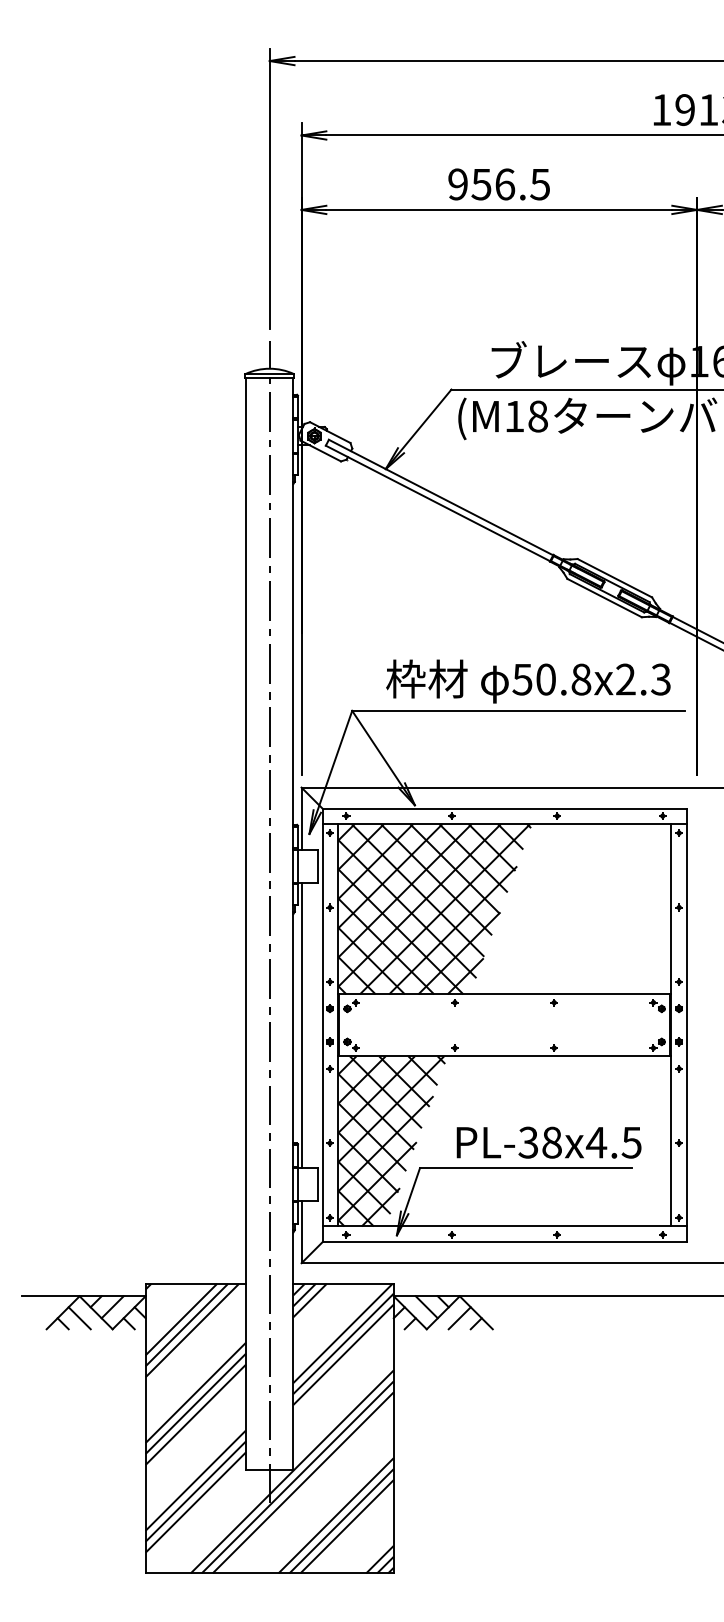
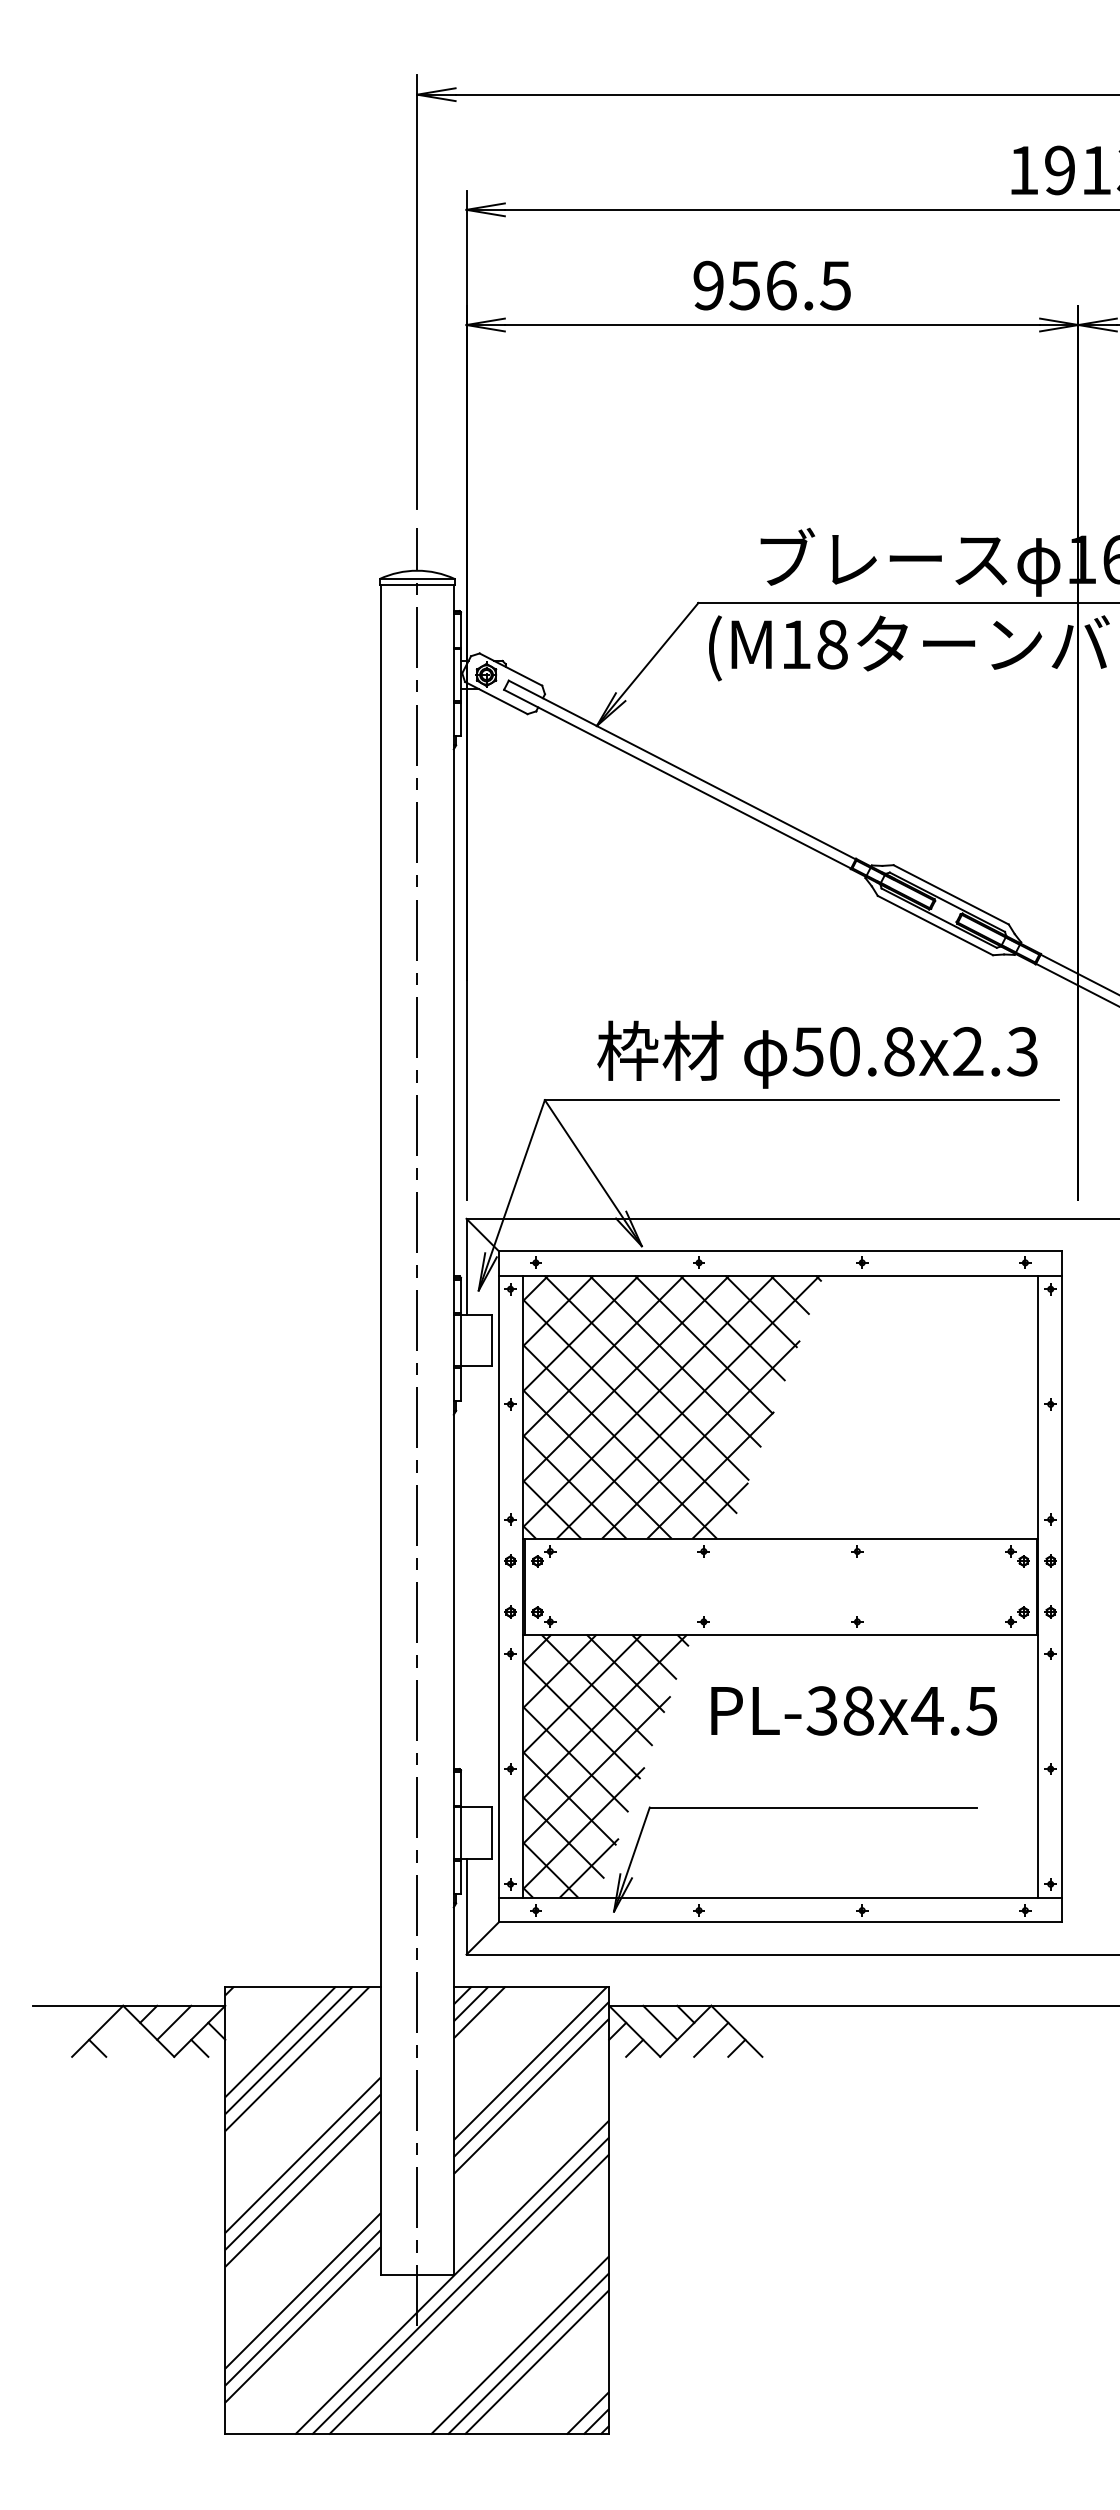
line: (301, 1025) -> (466, 1586), removed
text: (548, 1142) -> (853, 1710), moved
line: (79, 1318) -> (122, 2040), removed

